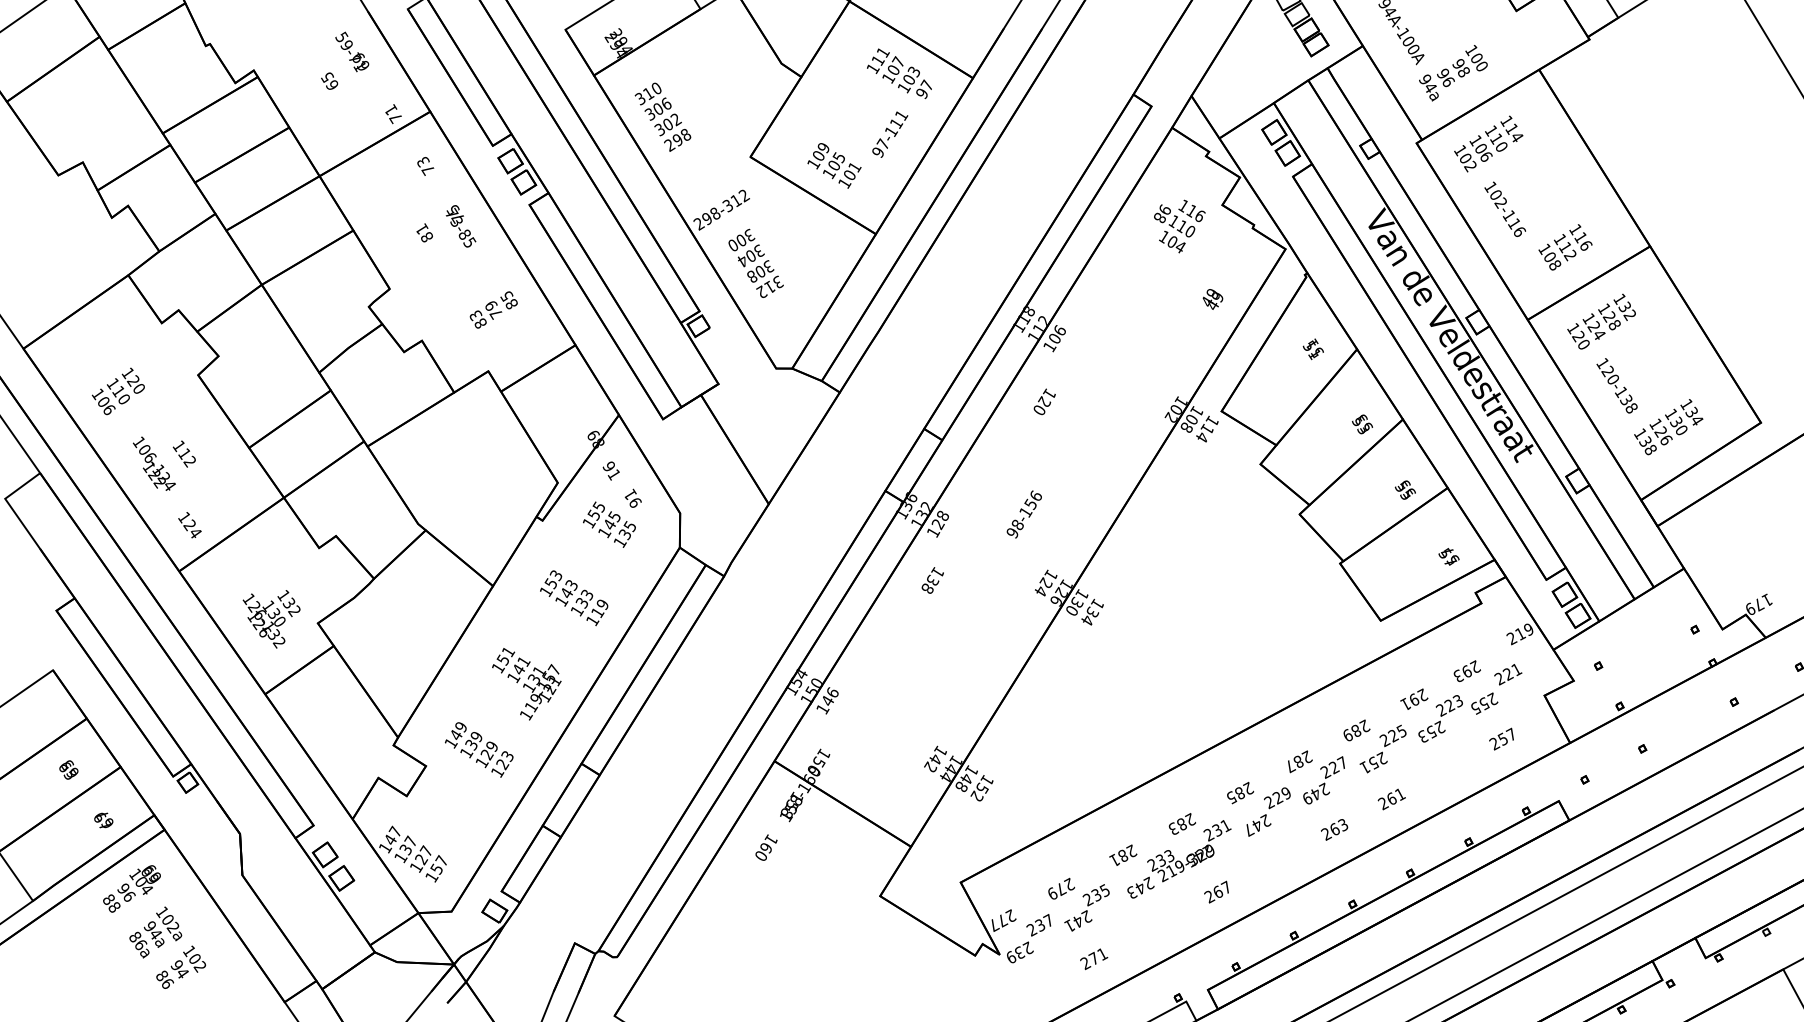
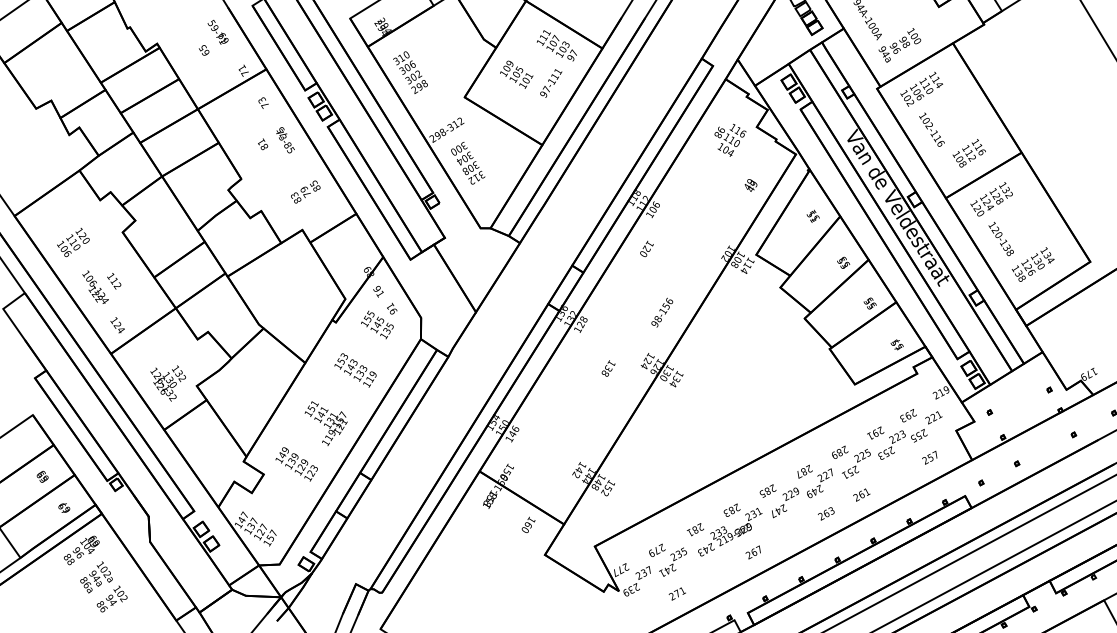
text: (834, 165) -> (516, 74), moved
text: (1024, 514) -> (662, 312), moved
text: (932, 580) -> (608, 368), moved
text: (766, 846) -> (528, 524), moved

